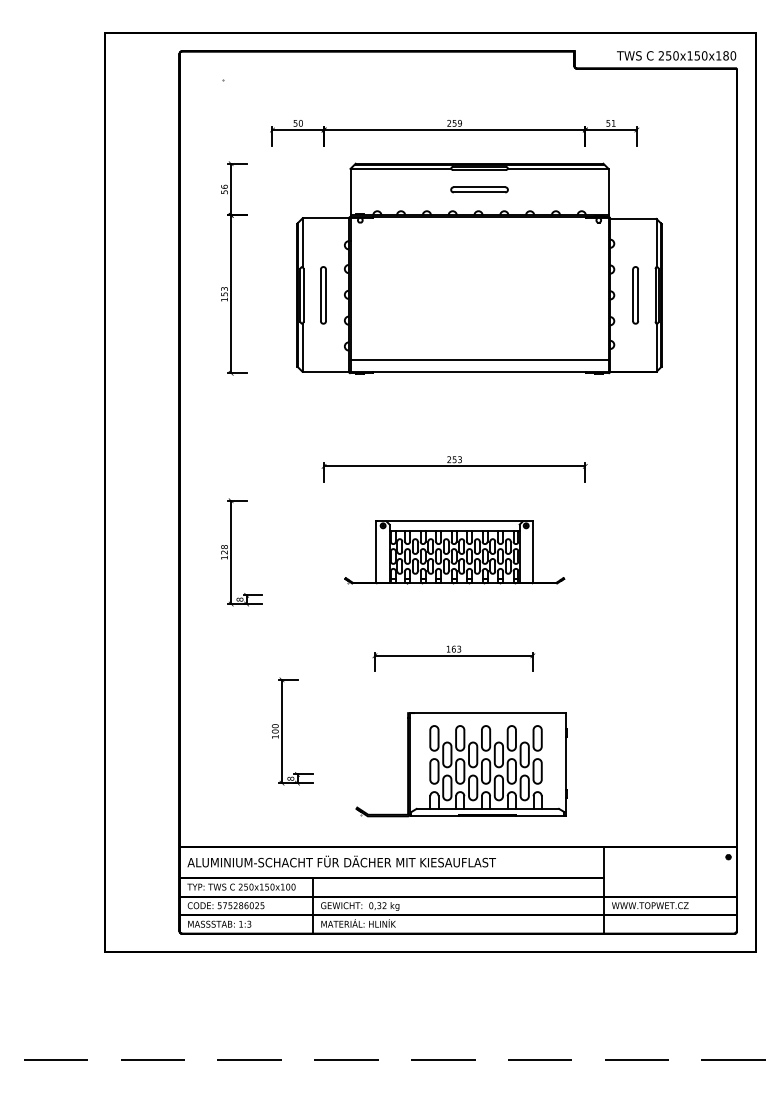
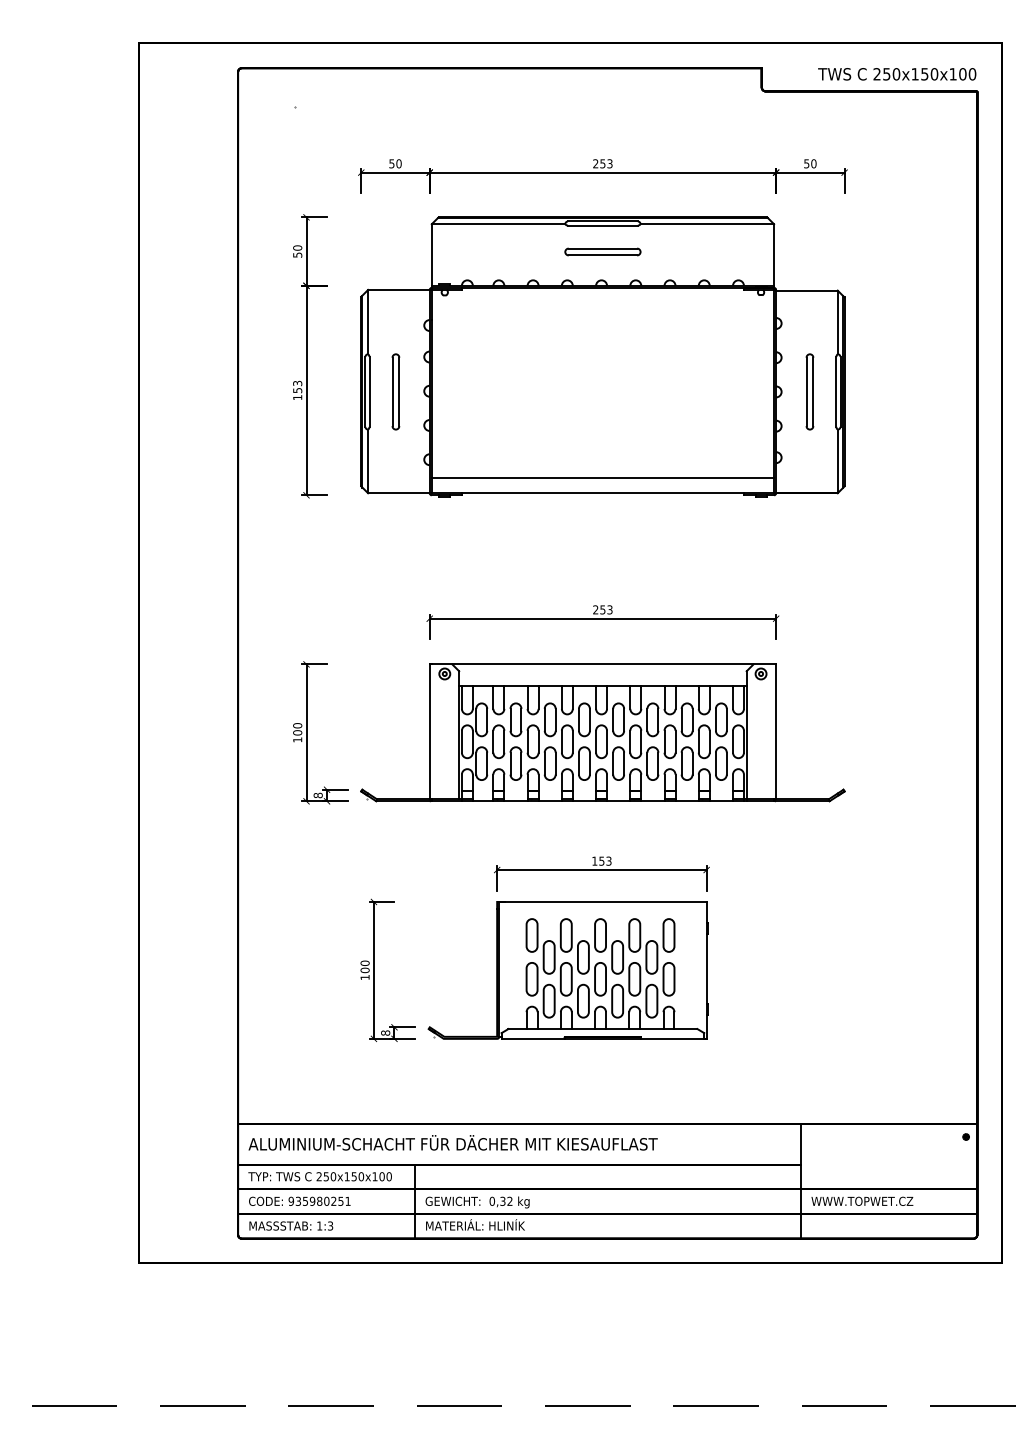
text: (725, 56) -> (962, 74), 250x150x180 -> 250x150x100
text: (459, 123) -> (609, 163), 259 -> 253
text: (613, 123) -> (813, 163), 51 -> 50
text: (224, 186) -> (297, 247), 56 -> 50
part: (479, 268) -> (602, 356), moved
text: (224, 549) -> (297, 729), 128 -> 100
part: (454, 552) -> (602, 732), size x1.67
text: (453, 648) -> (601, 860), 163 -> 153
part: (461, 764) -> (567, 970), moved
text: (240, 905) -> (319, 1200), 575286025 -> 935980251

